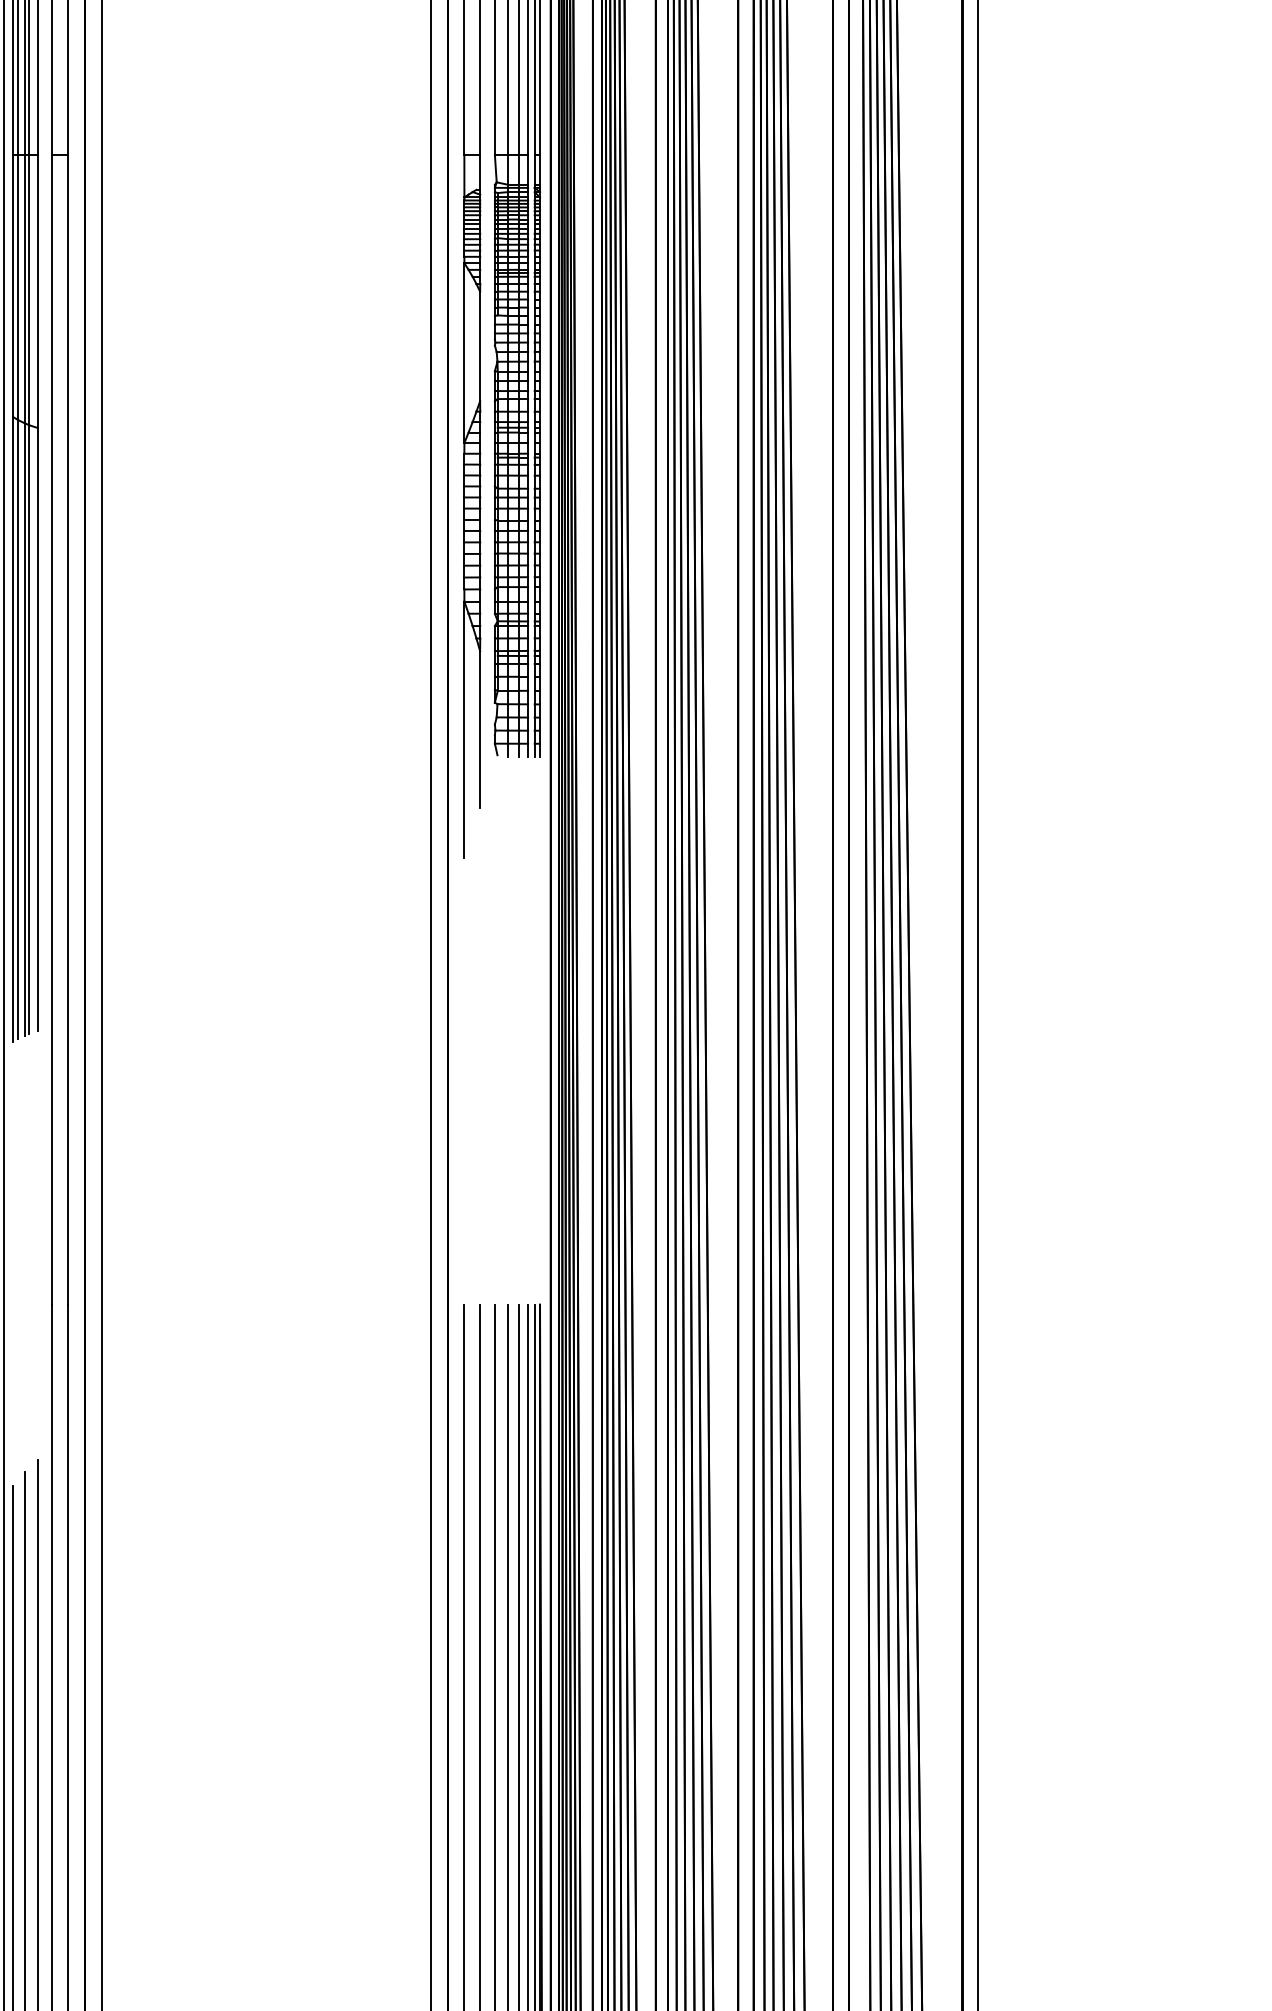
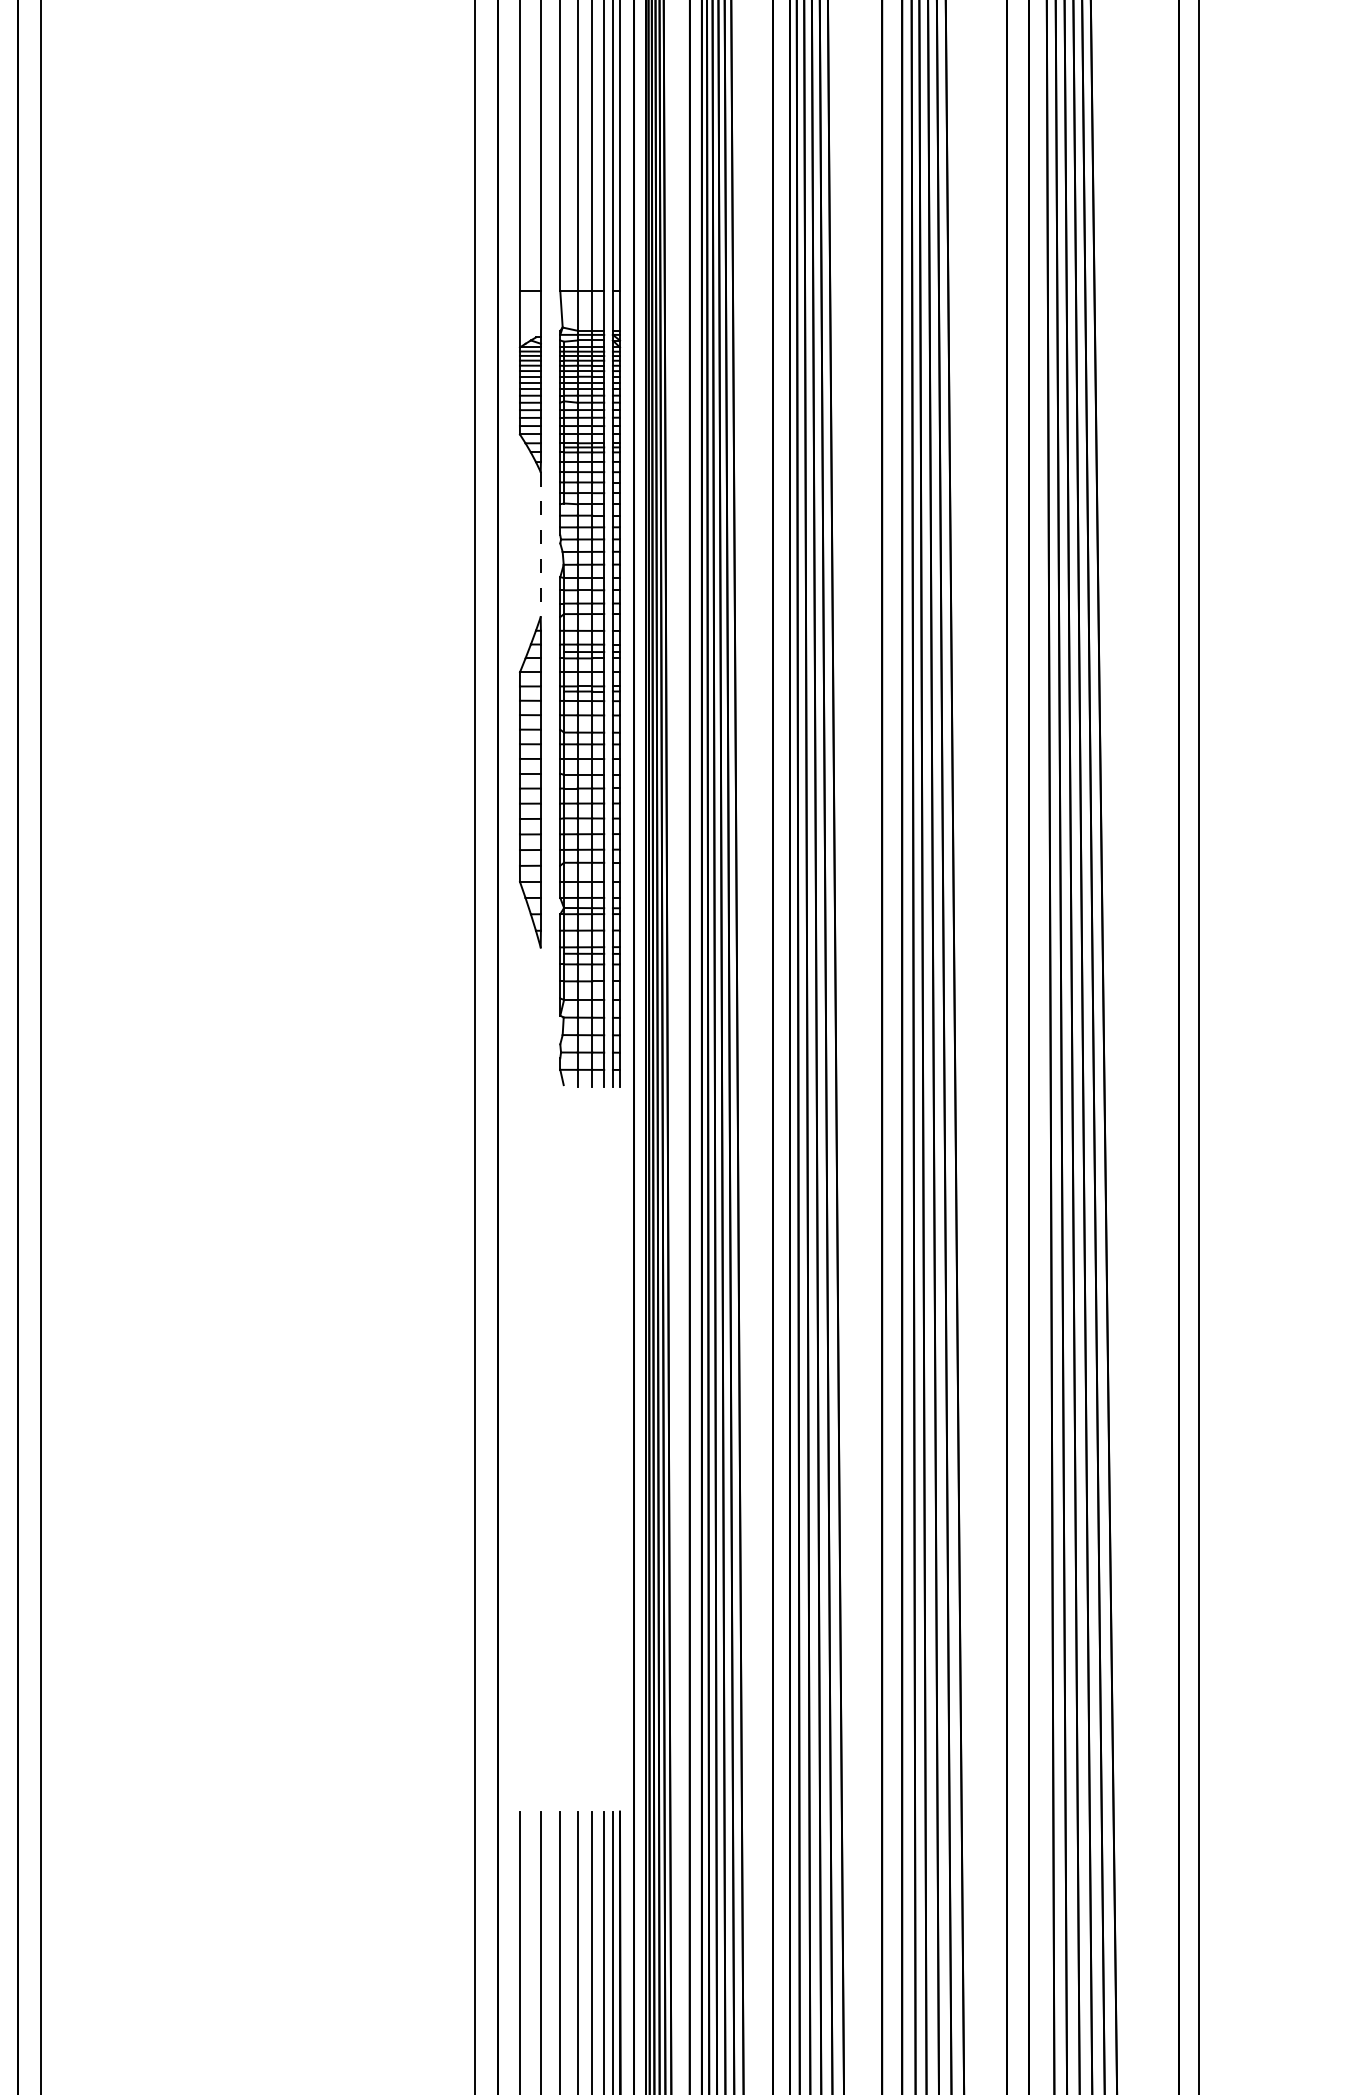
line: (480, 346) -> (541, 544), solid -> dashed
line: (464, 353) -> (520, 553), removed
line: (464, 729) -> (520, 1051), removed
line: (480, 729) -> (541, 1051), removed

